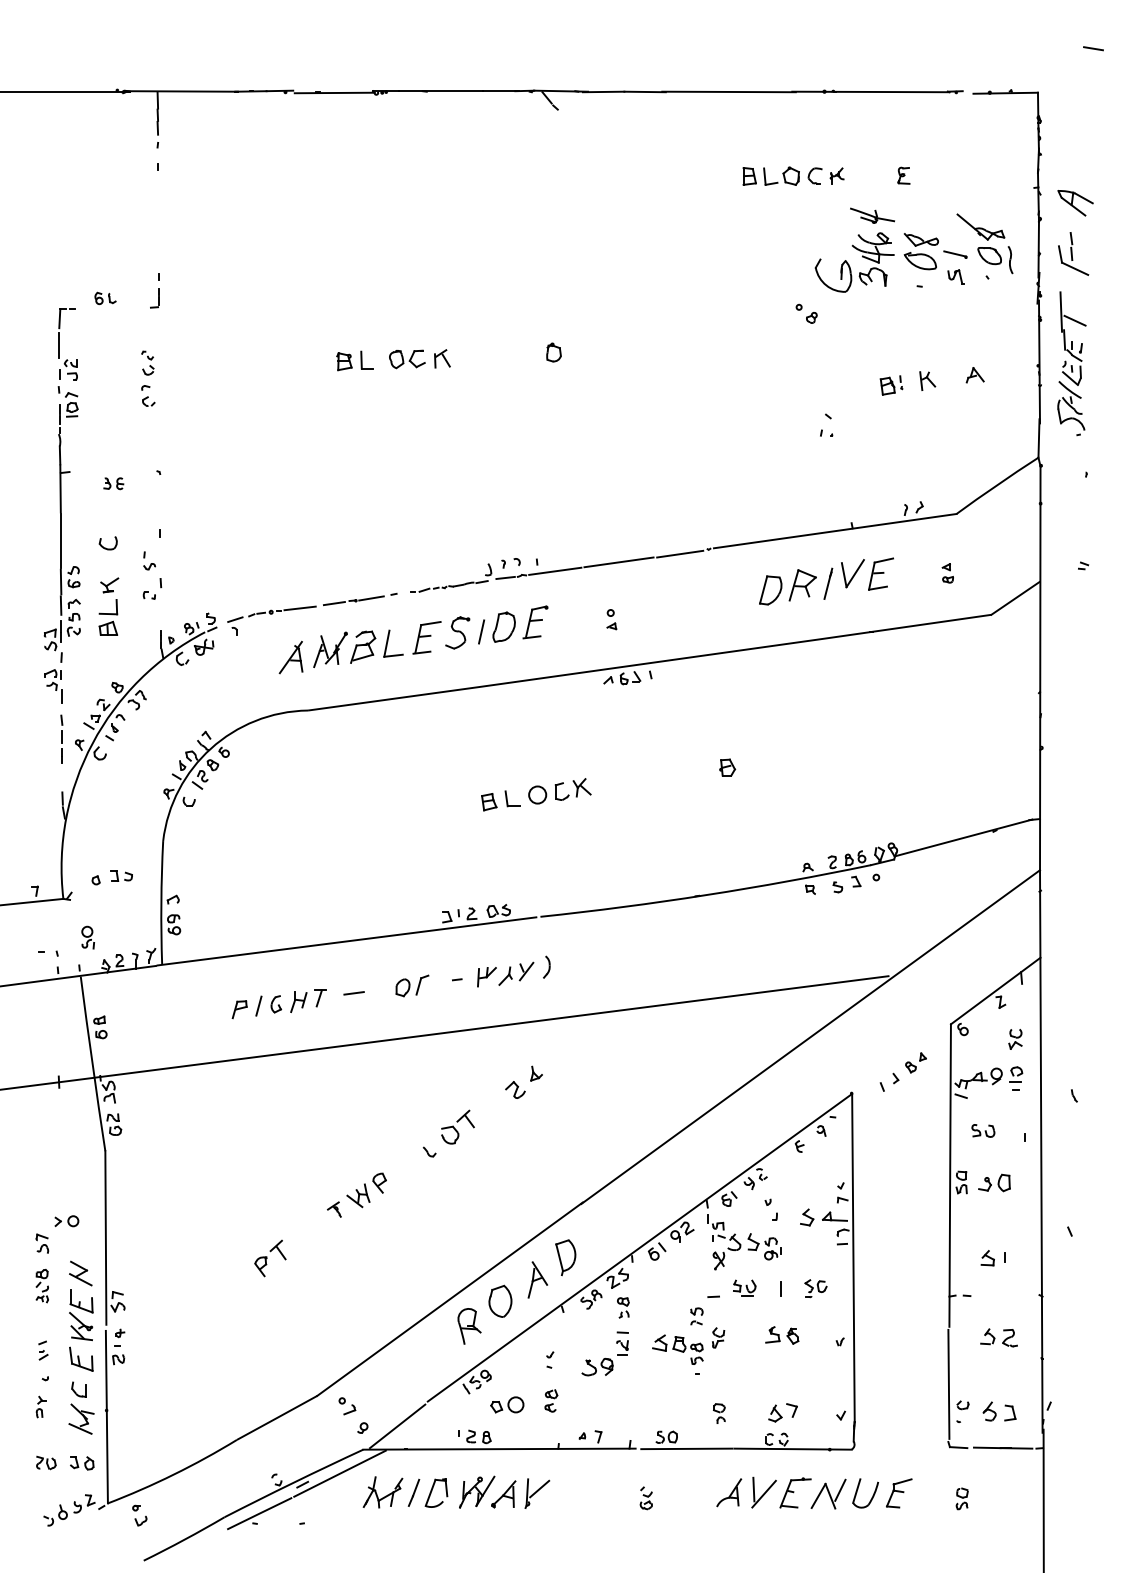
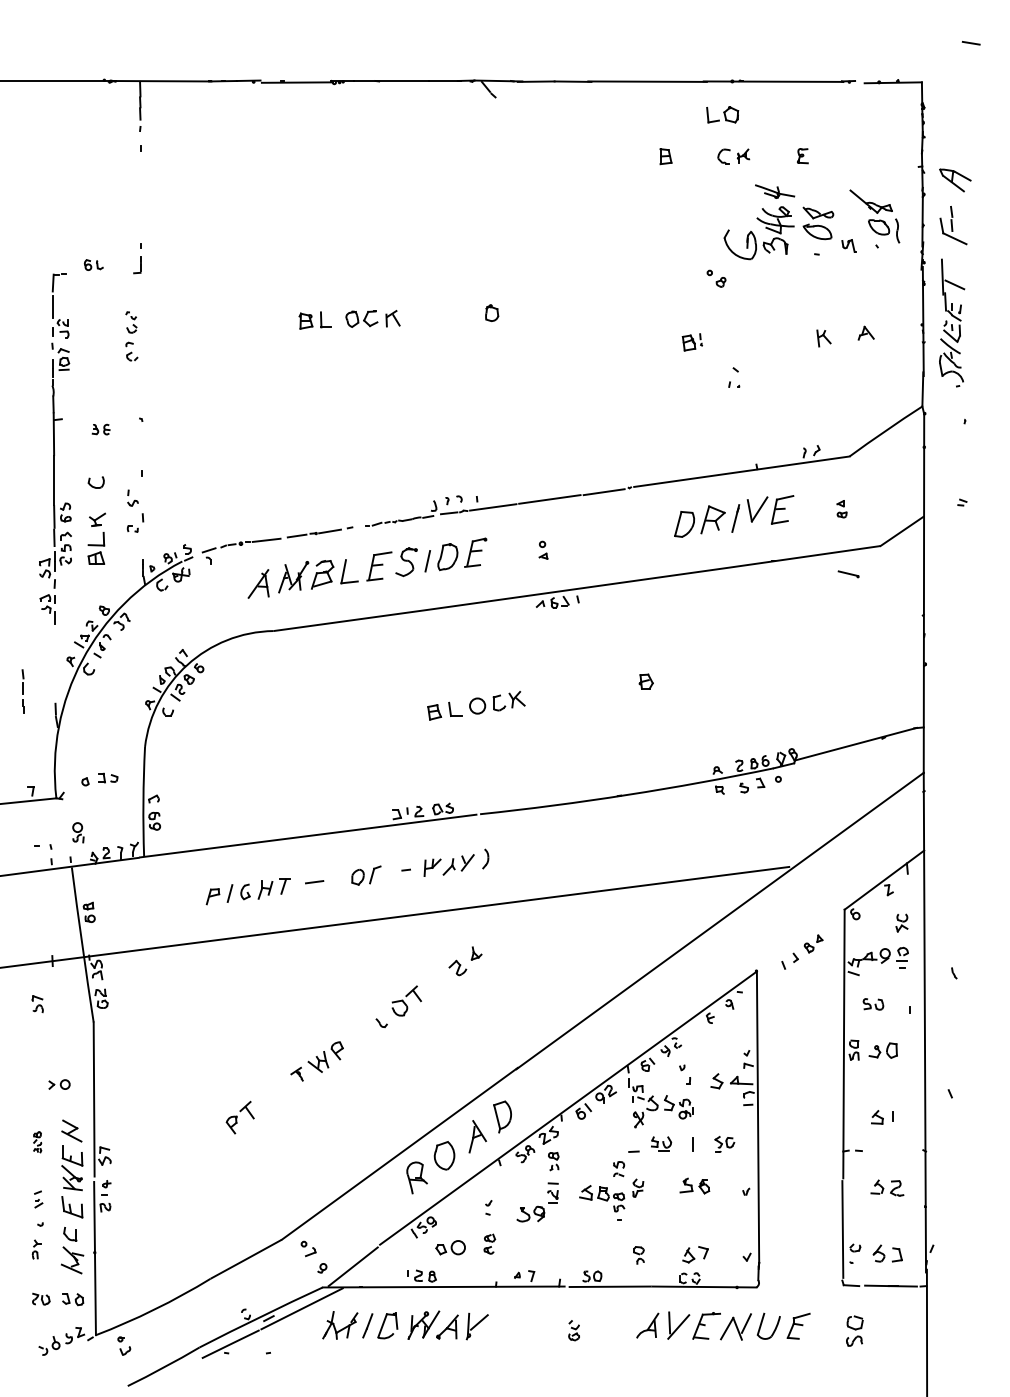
part: (781, 175) -> (722, 114), moved
line: (955, 254) -> (848, 574), moved
part: (891, 385) -> (692, 342), moved
part: (61, 738) -> (22, 690), moved
part: (42, 1243) -> (37, 1004), moved
part: (41, 1286) -> (36, 1142), size x0.7
part: (961, 1498) -> (854, 1330), size x1.6

